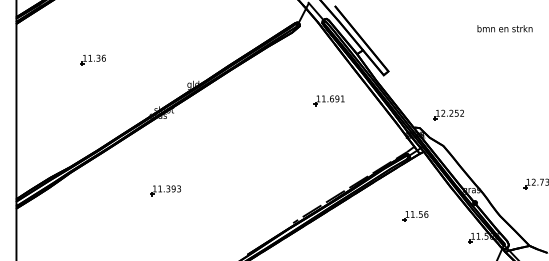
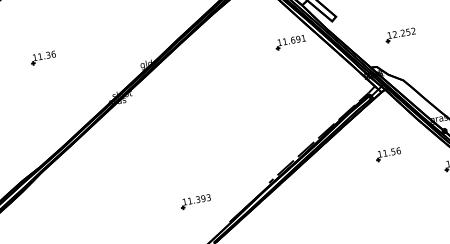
part: (328, 100) -> (289, 42), moved
part: (448, 114) -> (400, 34), moved
part: (165, 190) -> (195, 201), moved

